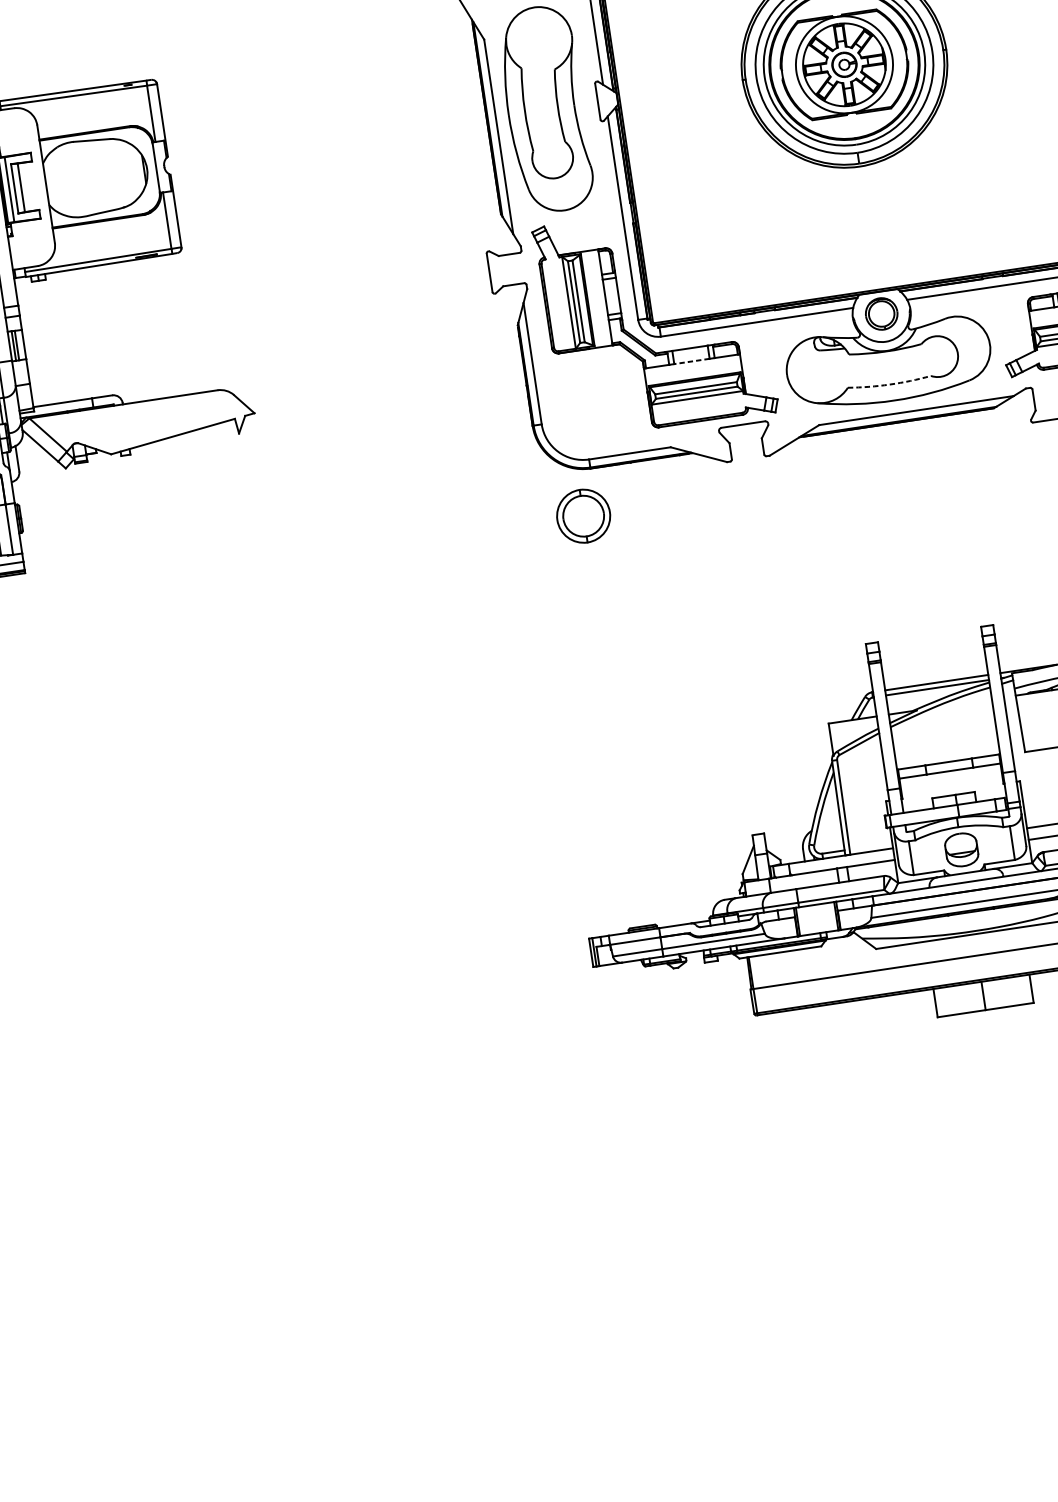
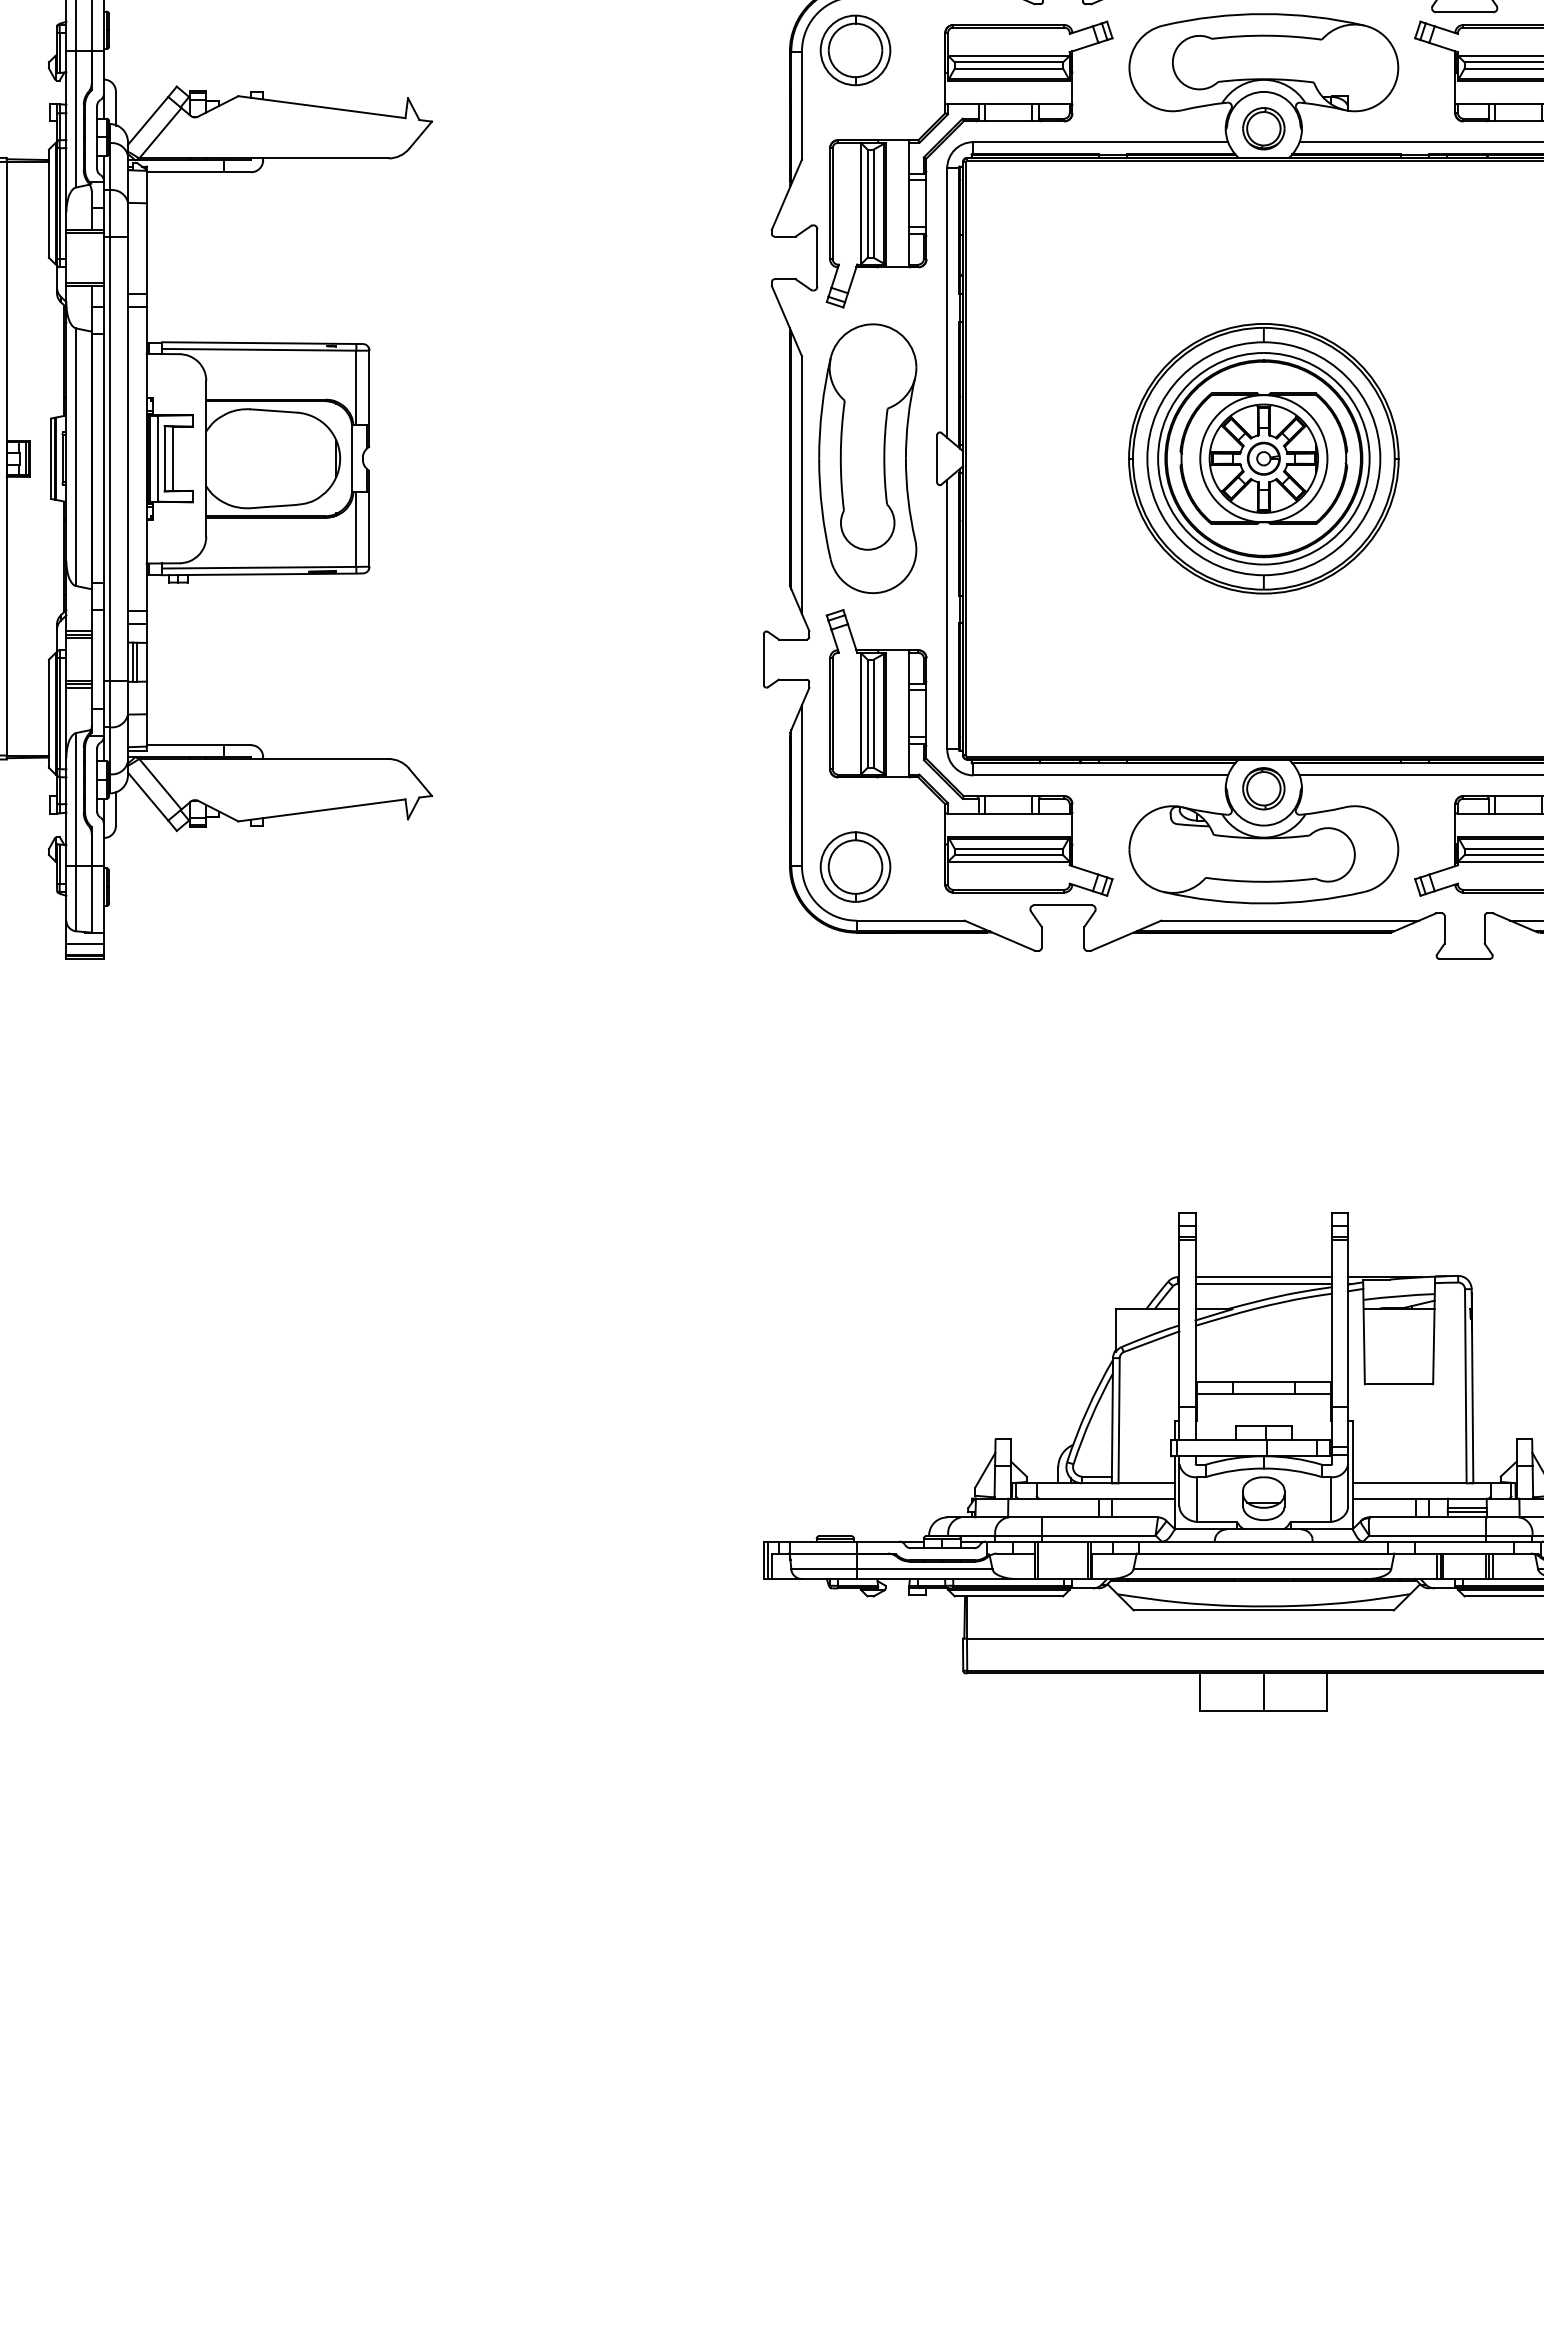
line: (691, 361) -> (1008, 813), dashed -> solid
arc: (889, 384) -> (1260, 881), dashed -> solid
part: (583, 515) -> (855, 866), moved

